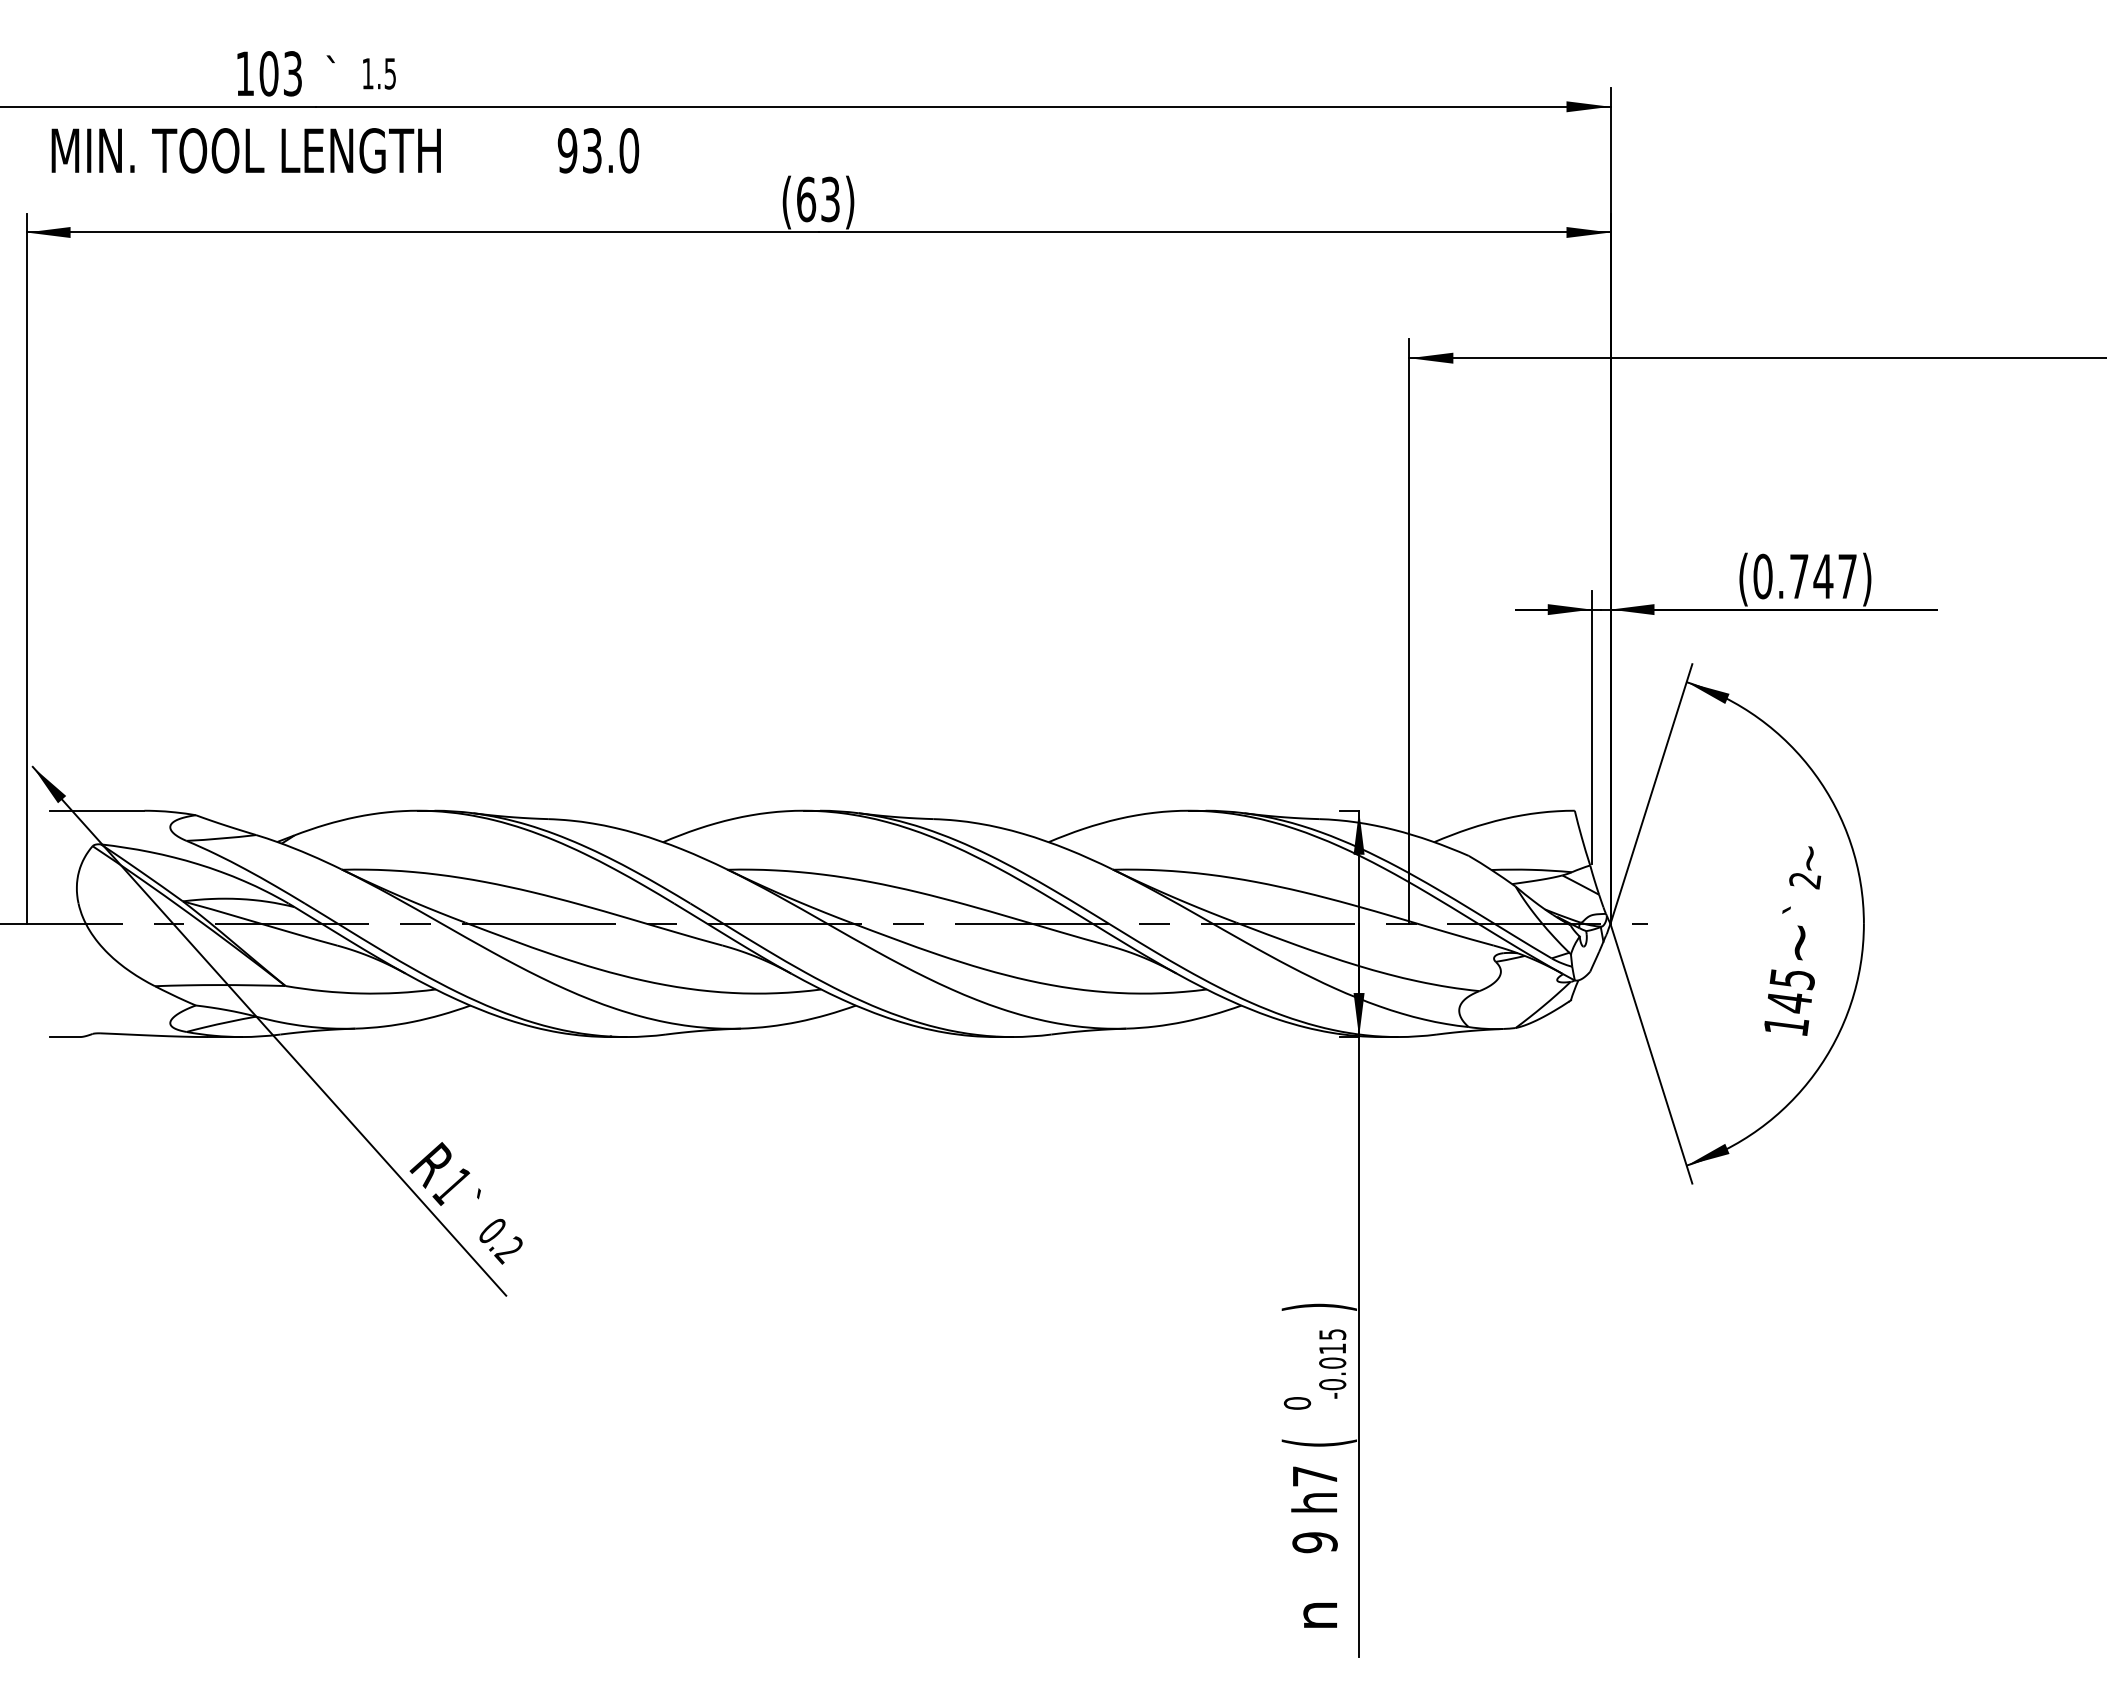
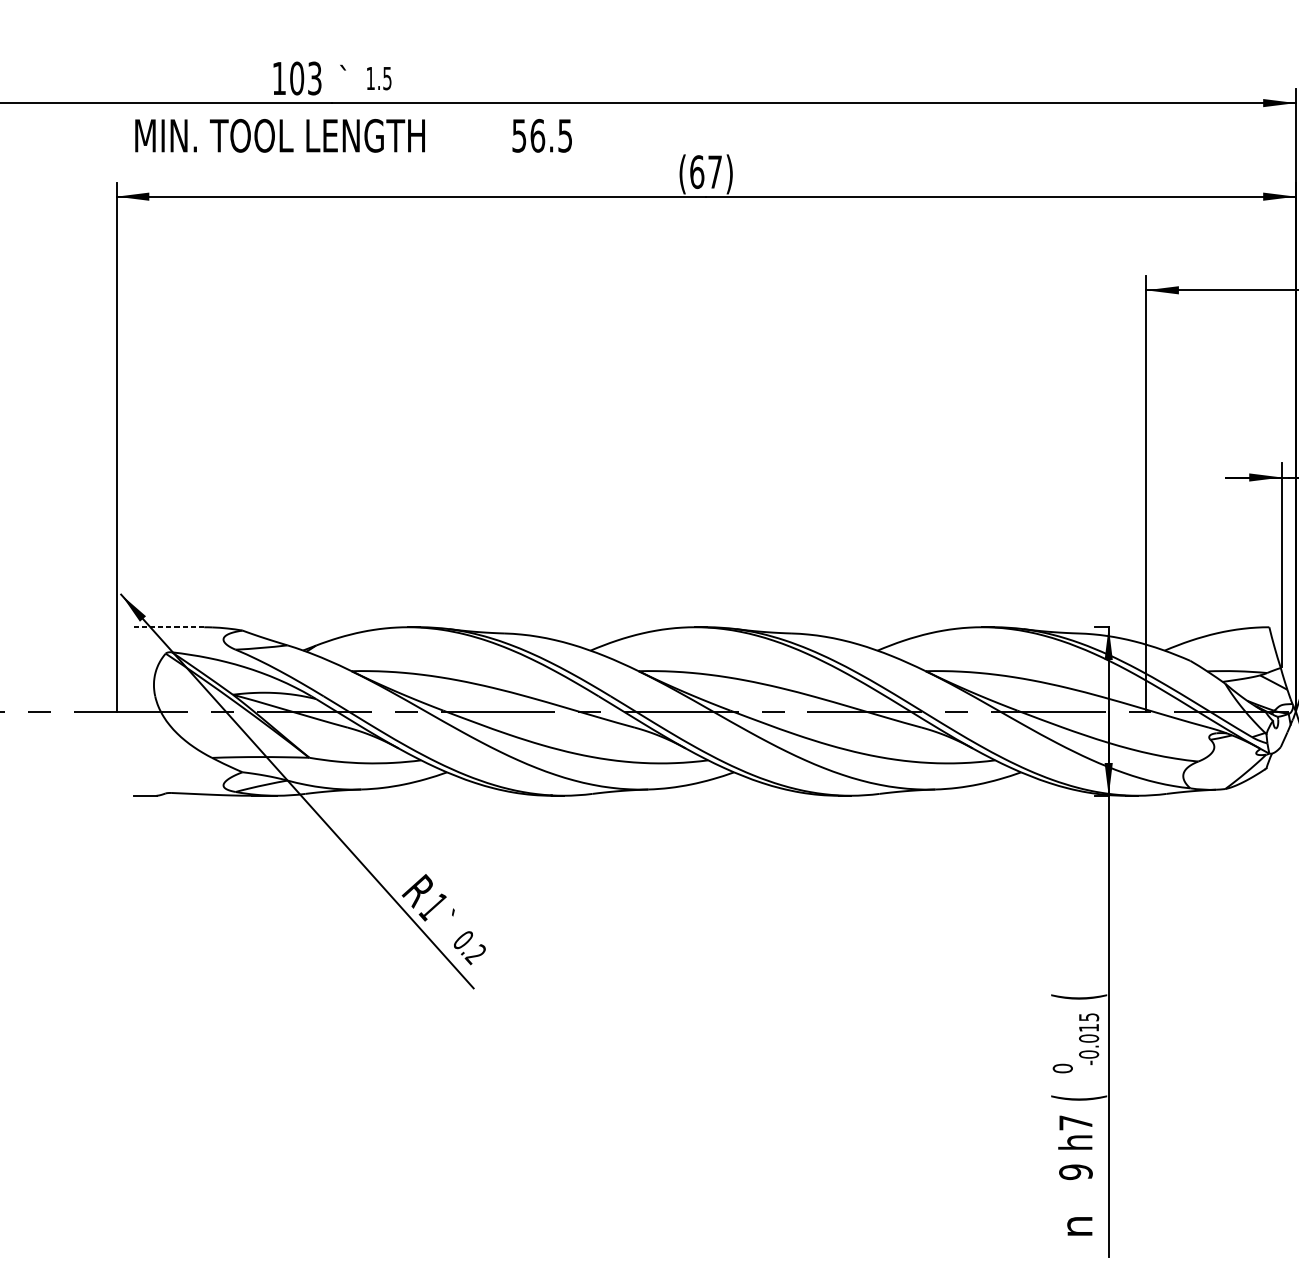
text: (598, 150) -> (542, 135), 93.0 -> 56.5
text: (830, 199) -> (715, 172), (63) -> (67)
line: (96, 810) -> (168, 627), solid -> dashed
text: (1318, 1306) -> (1078, 996), ) -> (

